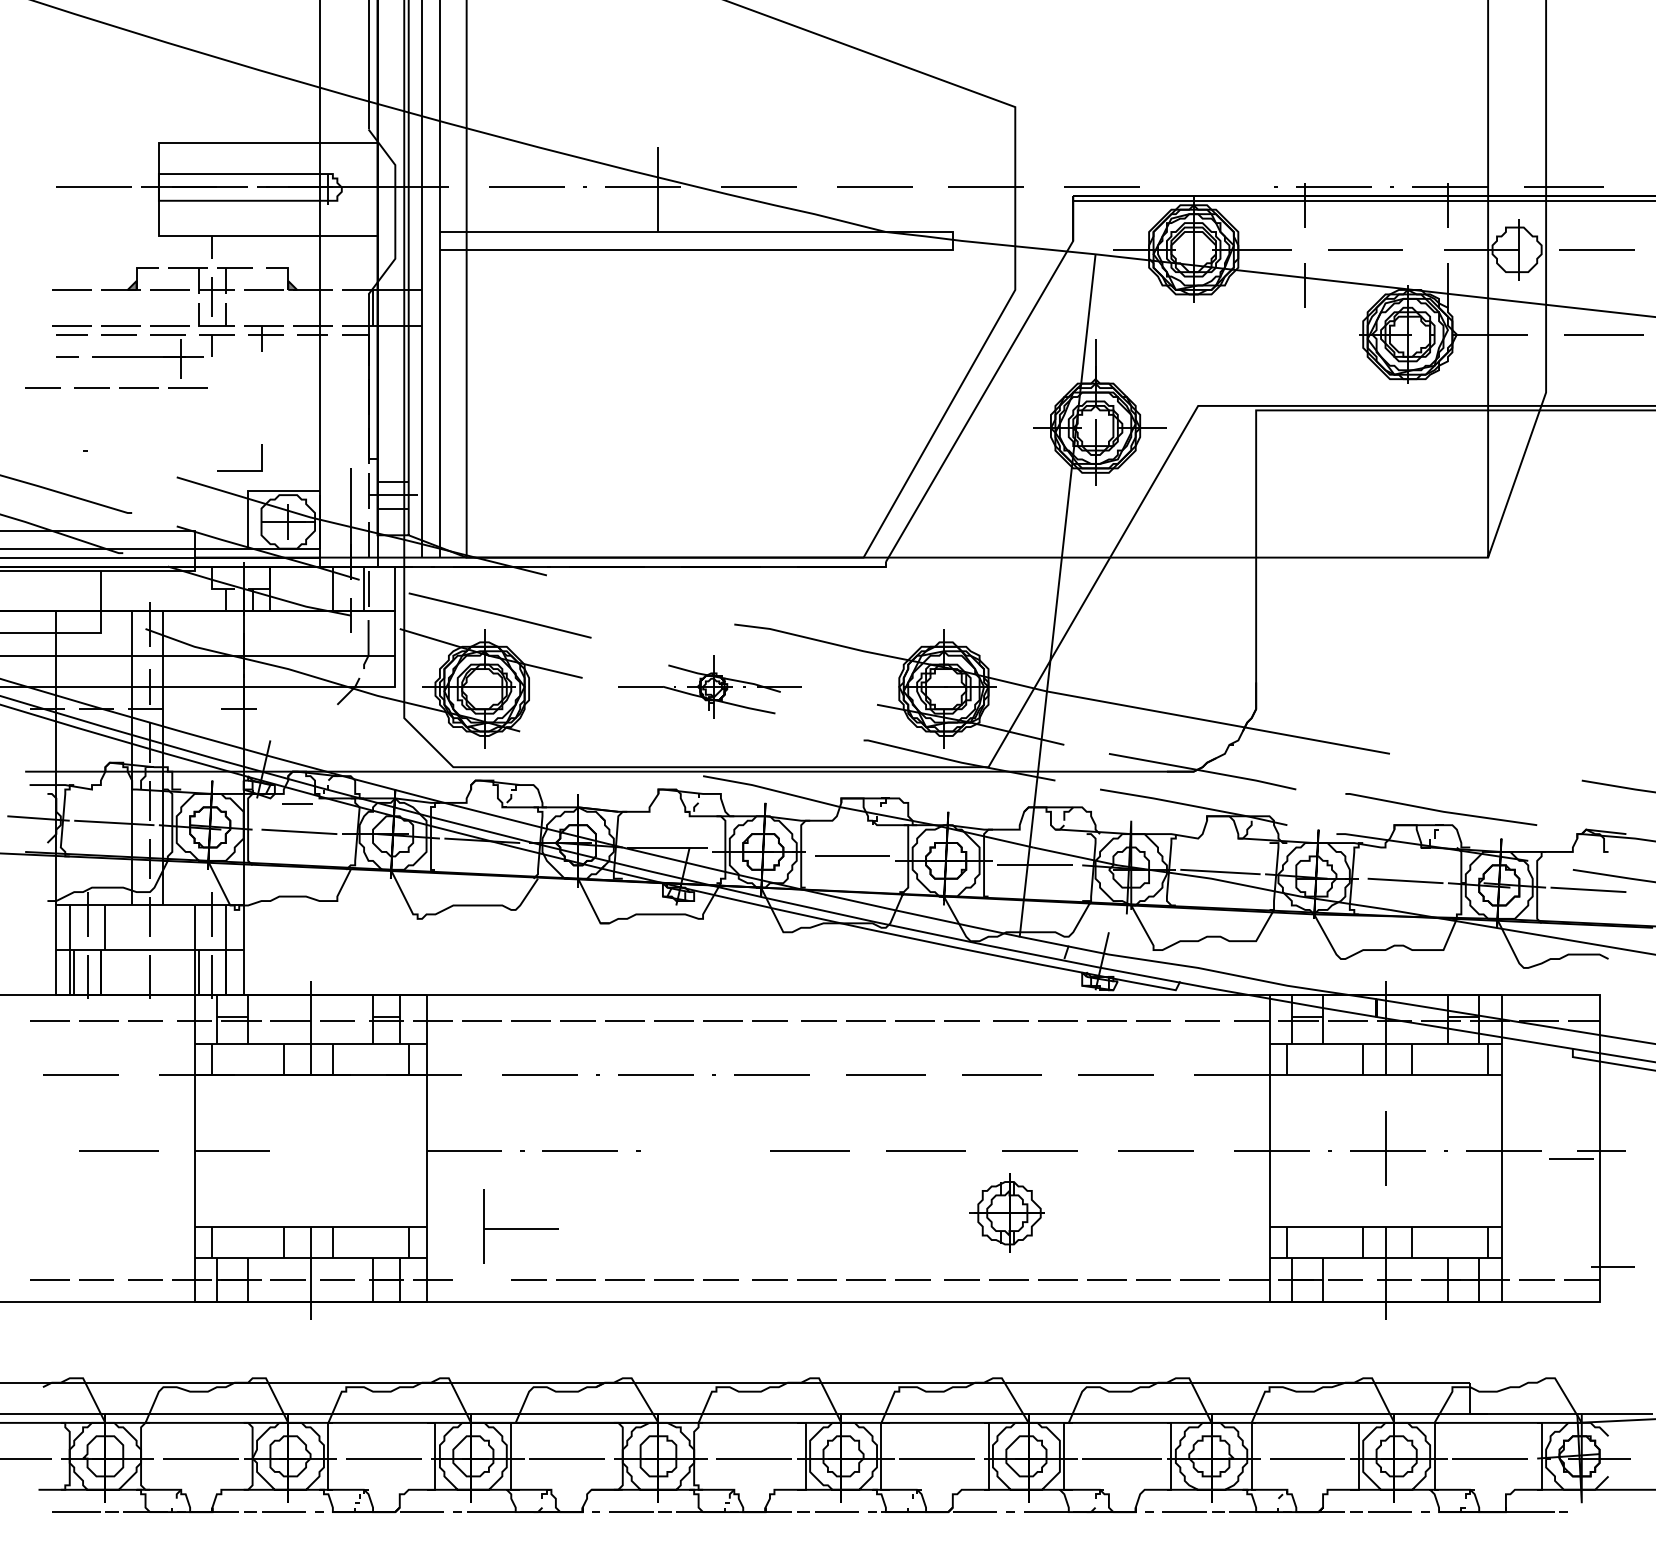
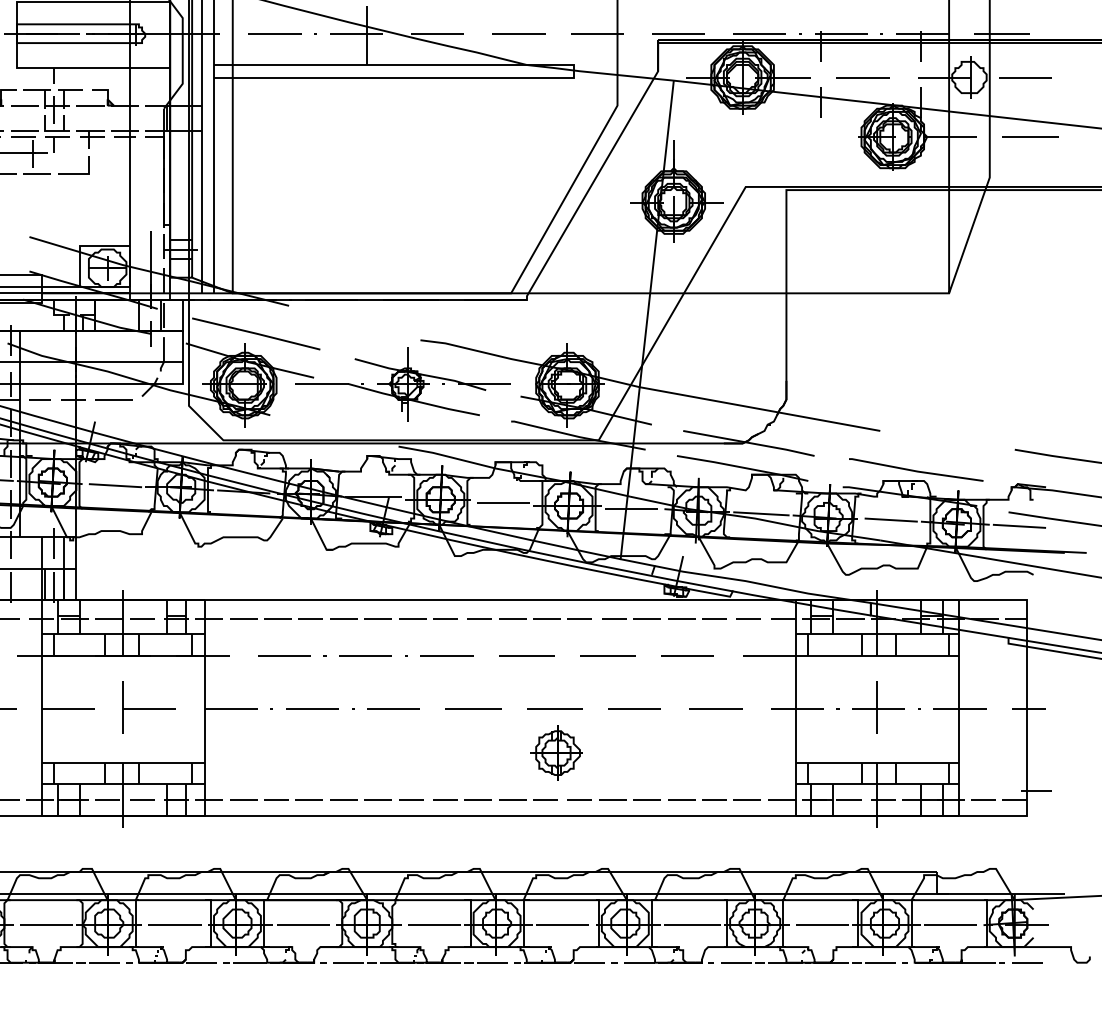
line: (1217, 186) -> (759, 33), added
line: (239, 470) -> (73, 174), moved
part: (709, 686) -> (403, 383), size x1.67
line: (296, 708) -> (113, 399), added
line: (297, 803) -> (40, 399), moved
line: (695, 1150) -> (393, 709), added
line: (1571, 1158) -> (1027, 962), moved
part: (1006, 1212) -> (555, 752), moved
part: (520, 1226) -> (149, 707), moved
line: (481, 1279) -> (243, 799), added

